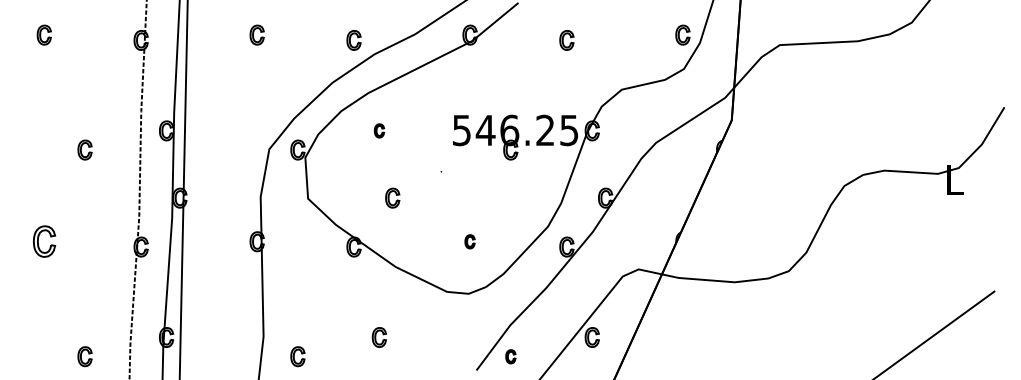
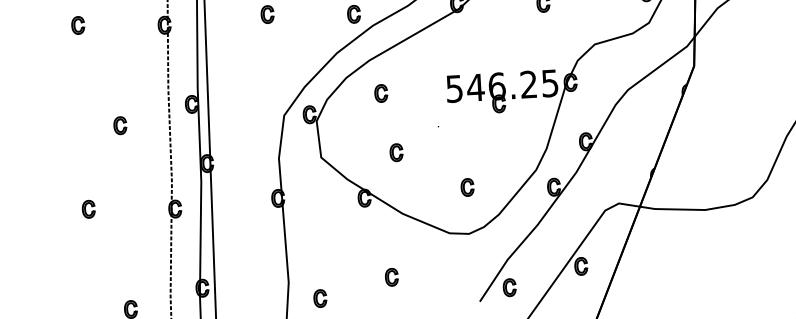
part: (379, 130) -> (381, 93), size x1.43
part: (43, 241) -> (88, 209), size x0.62
part: (469, 241) -> (467, 187), size x1.43
part: (510, 356) -> (509, 287), size x1.43

